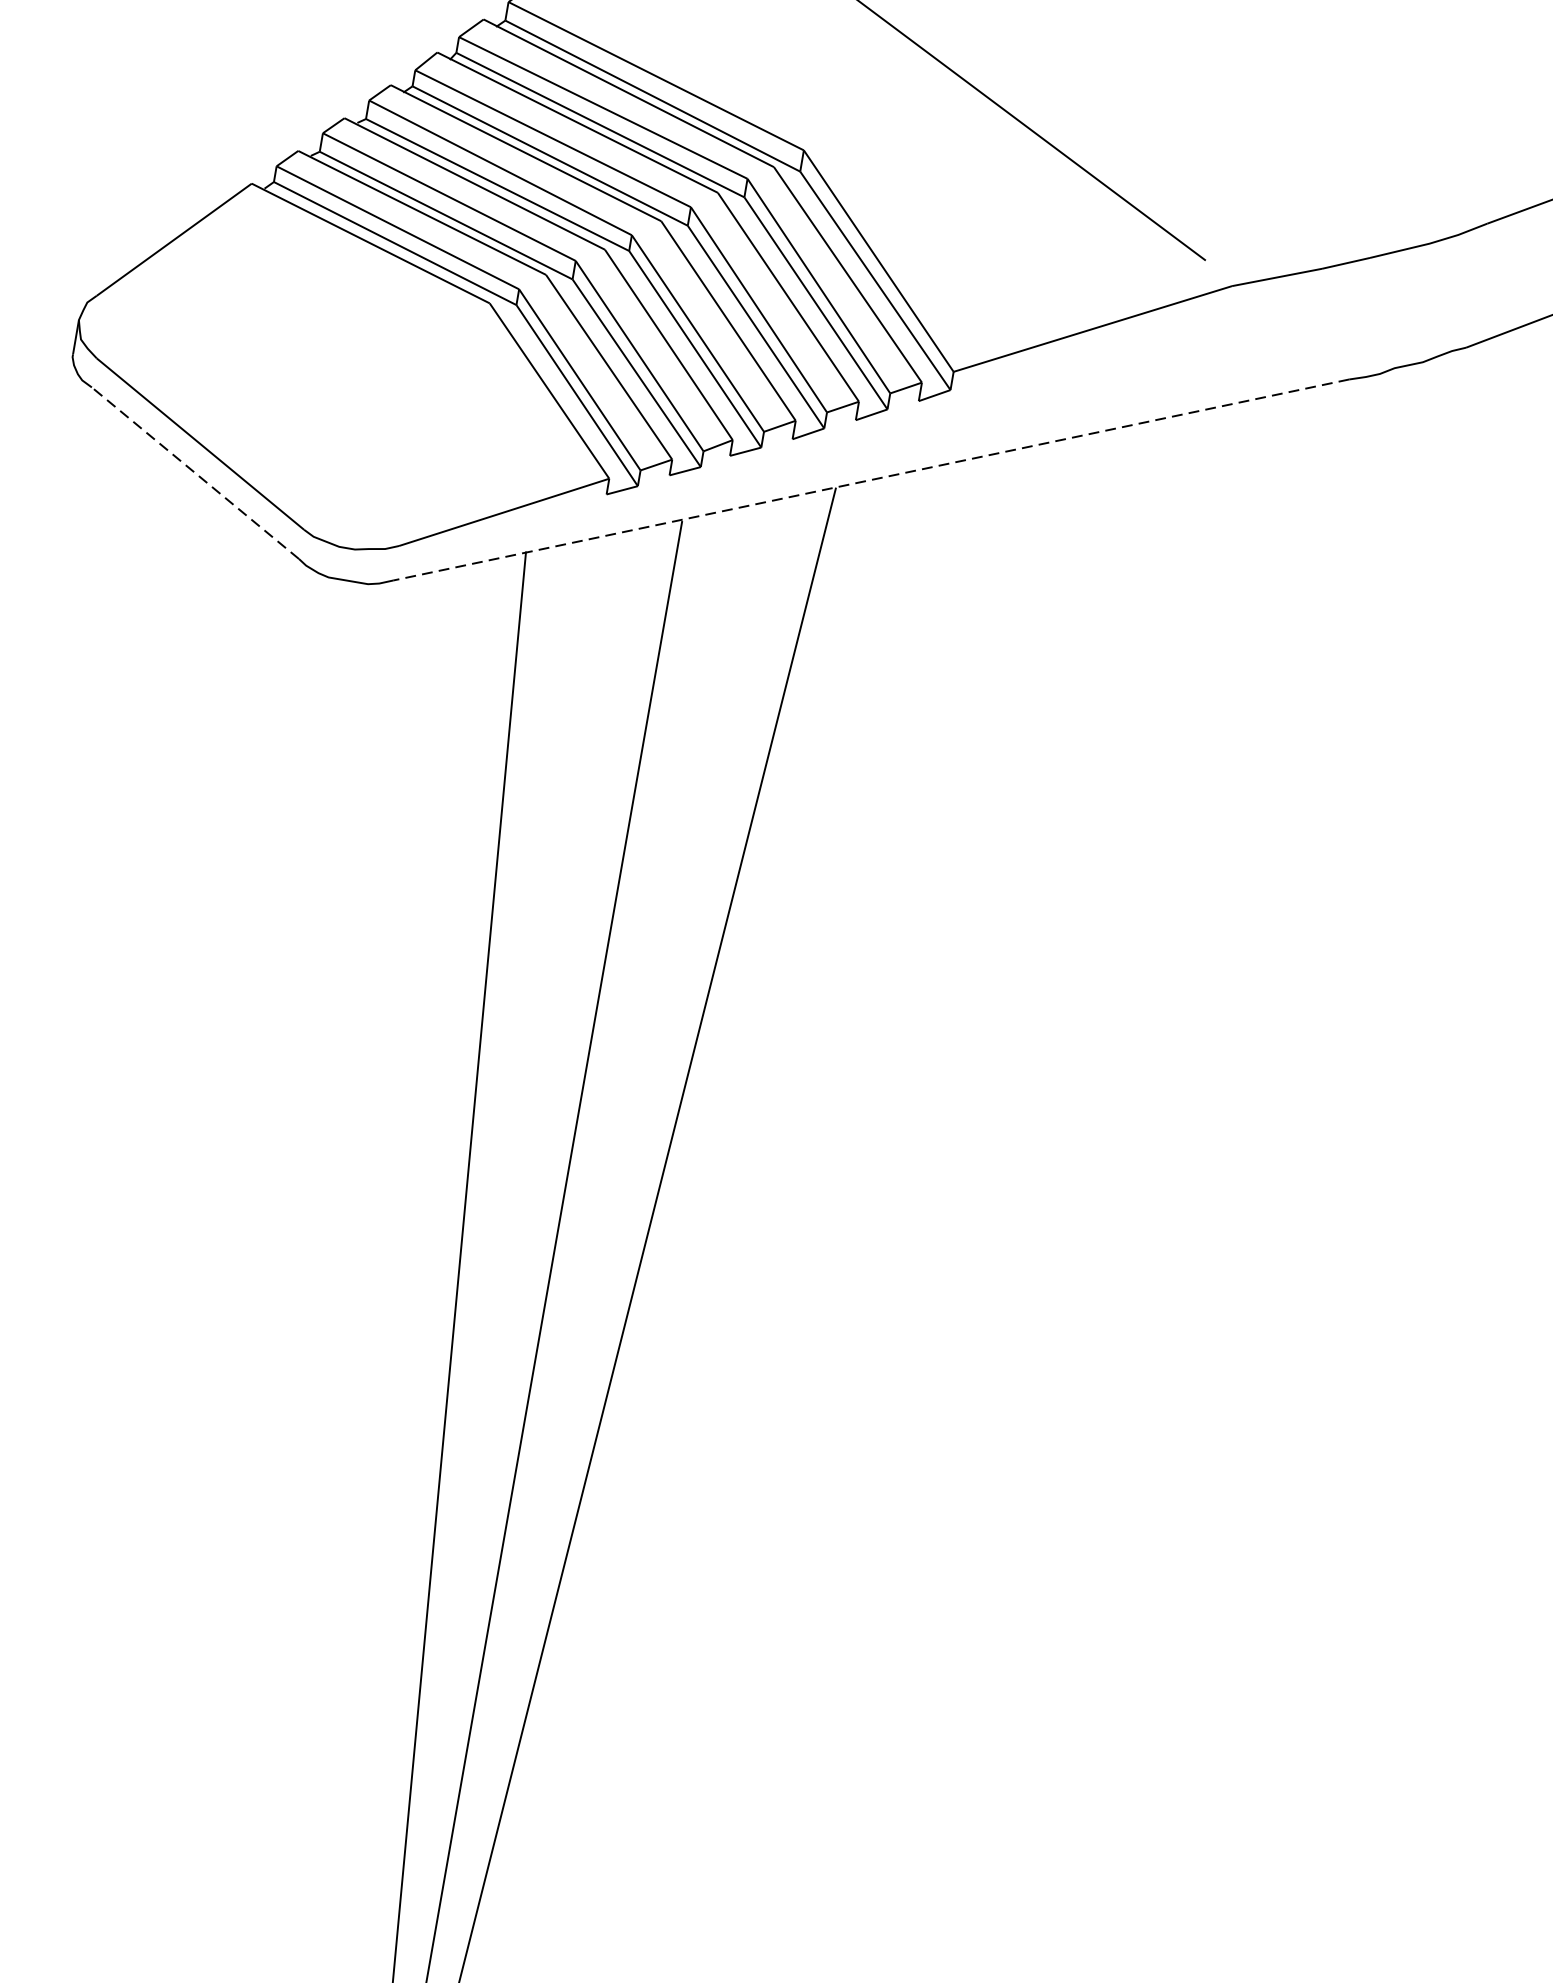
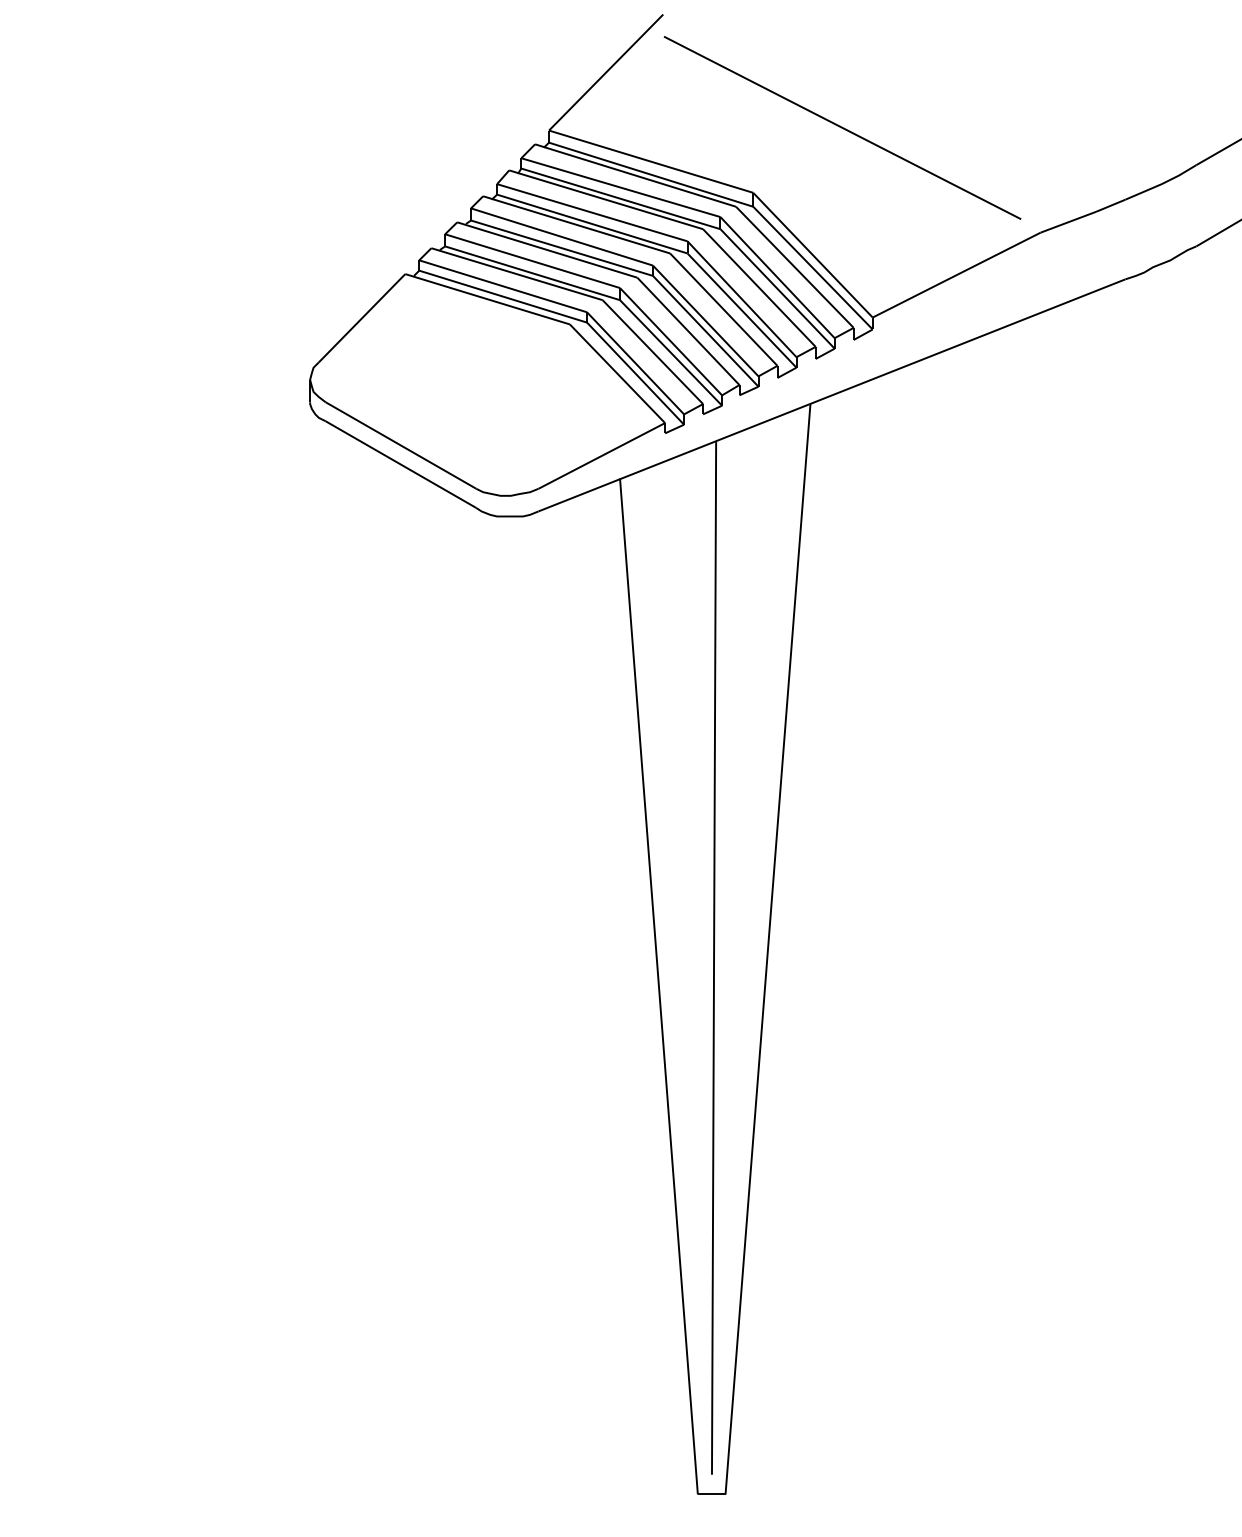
line: (196, 473) -> (401, 464), dashed -> solid
line: (870, 480) -> (831, 395), dashed -> solid

